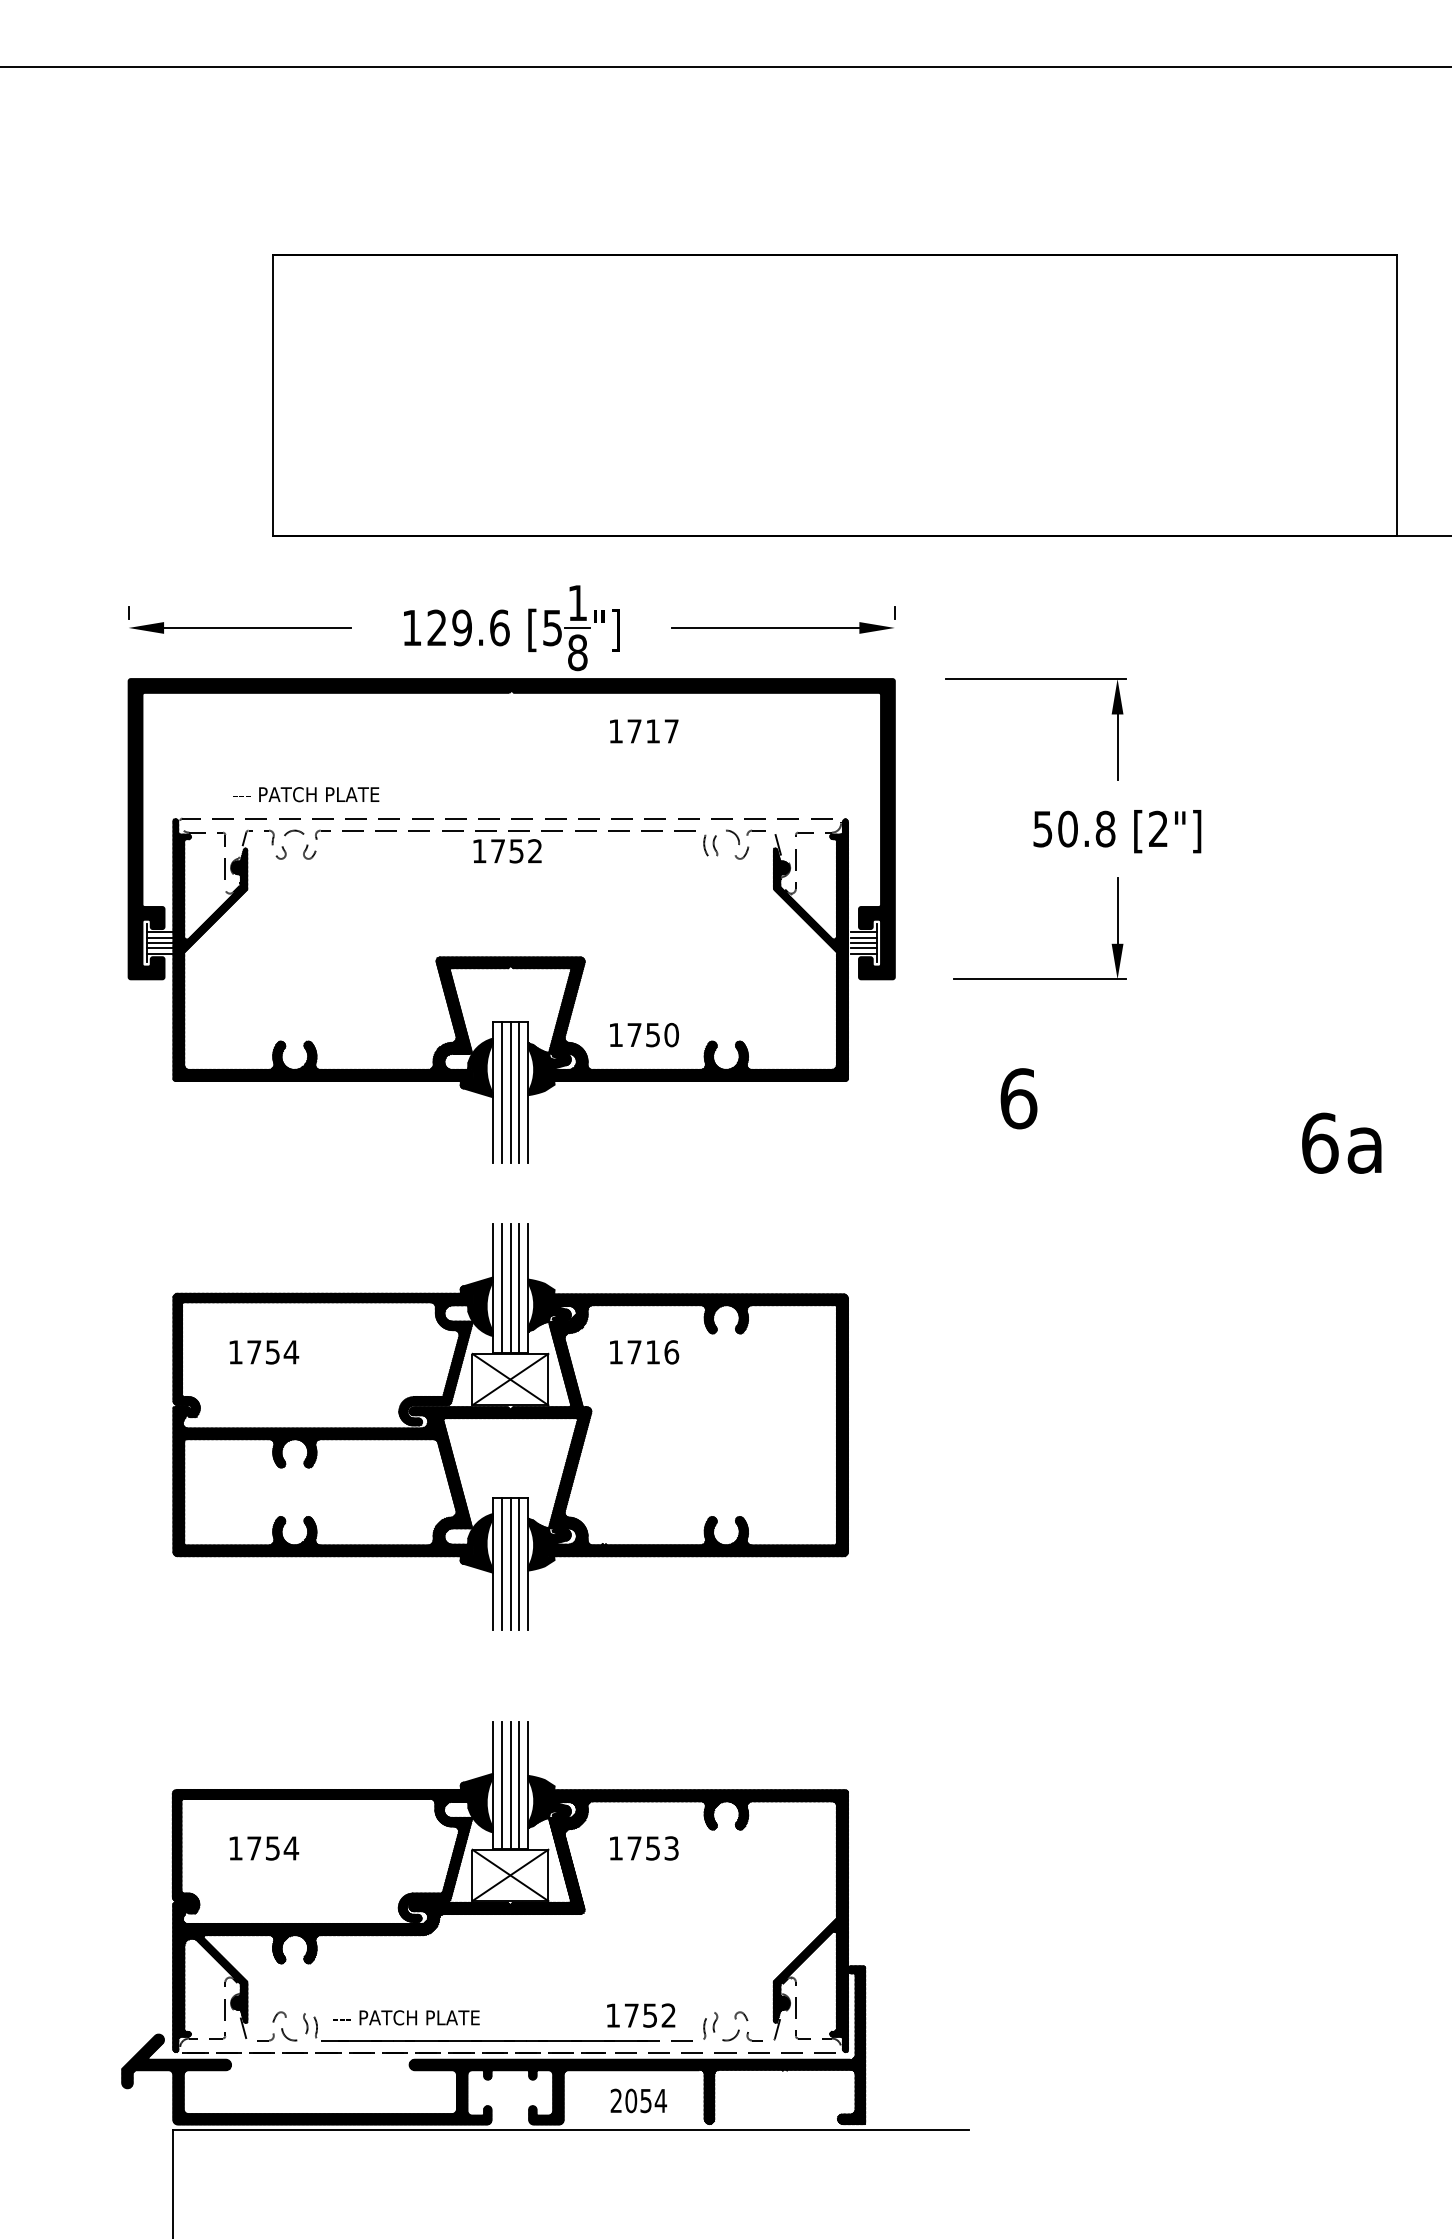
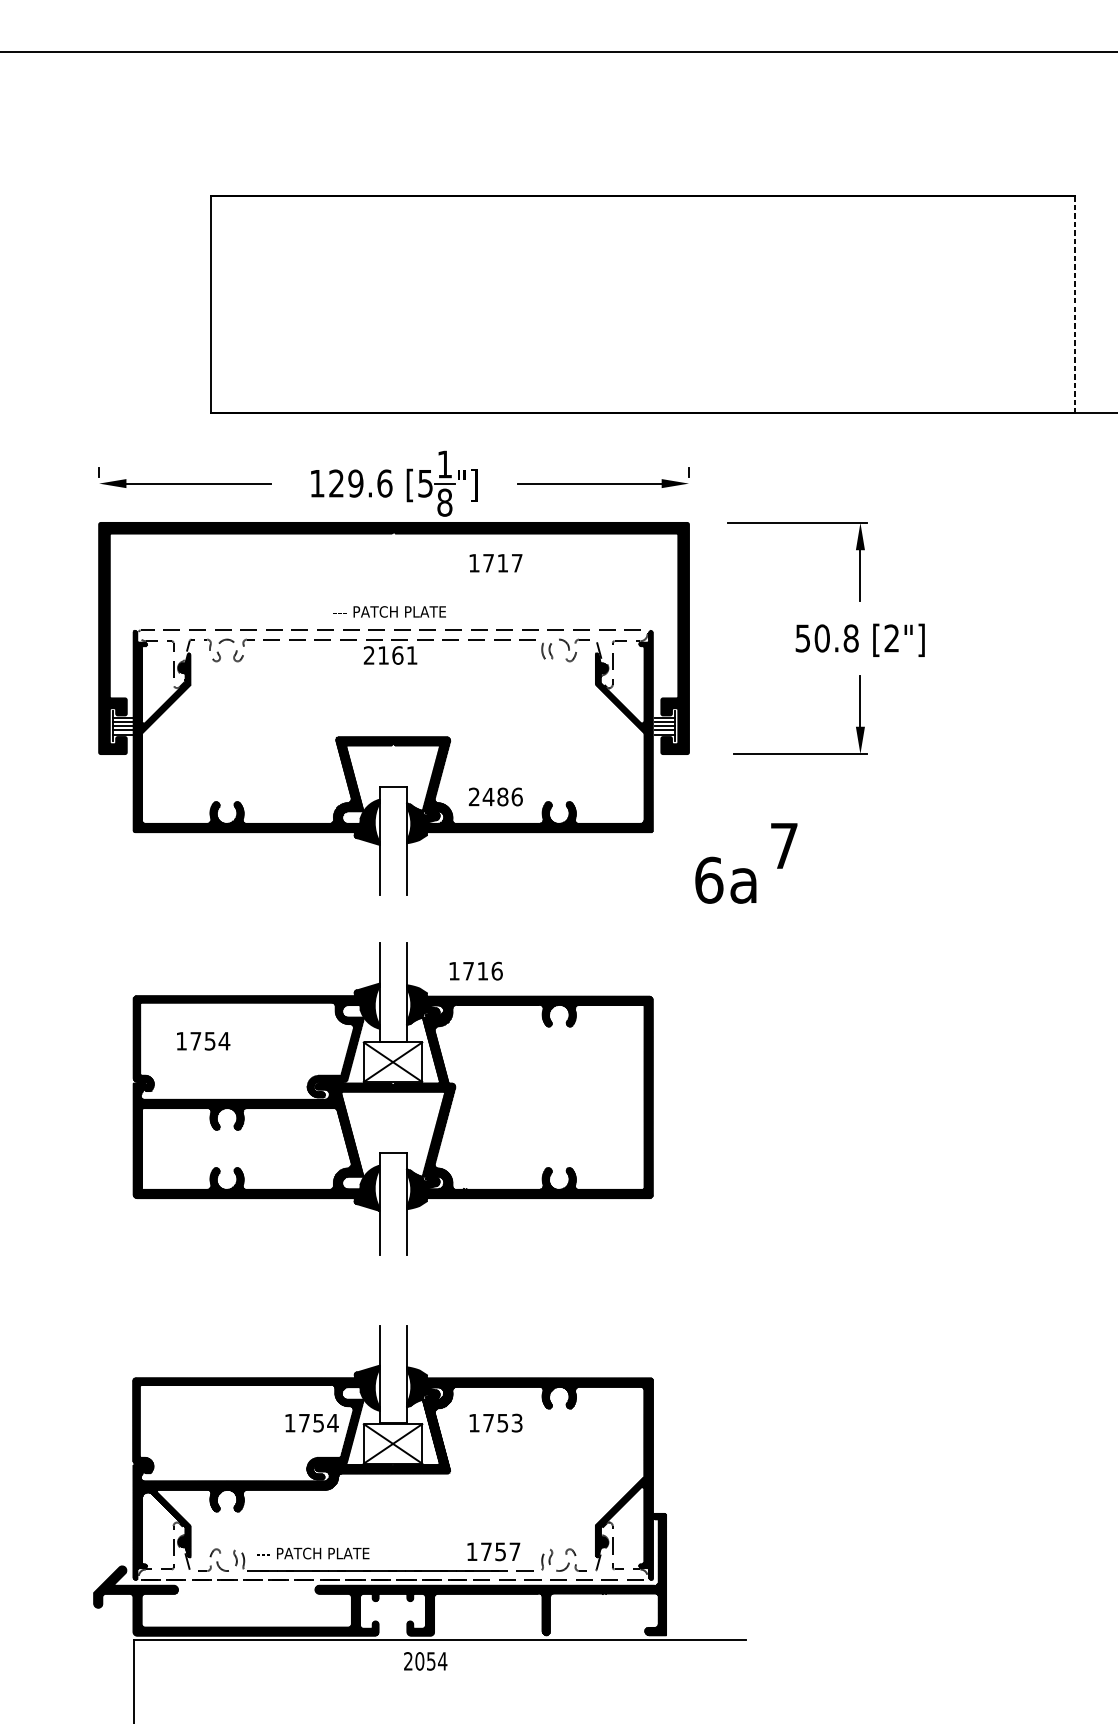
line: (1396, 395) -> (1075, 304), solid -> dashed
text: (306, 794) -> (390, 611), moved
text: (506, 851) -> (390, 655), 1752 -> 2161
text: (644, 1034) -> (496, 796), 1750 -> 2486
line: (501, 1092) -> (386, 841), removed
line: (510, 1092) -> (393, 841), removed
line: (519, 1092) -> (400, 841), removed
text: (1018, 1098) -> (784, 845), 6 -> 7
text: (1341, 1142) -> (725, 879), moved
line: (501, 1288) -> (386, 992), removed
line: (510, 1288) -> (393, 992), removed
line: (519, 1288) -> (400, 992), removed
text: (644, 1352) -> (476, 971), moved
line: (501, 1563) -> (386, 1203), removed
line: (510, 1563) -> (393, 1203), removed
line: (519, 1563) -> (400, 1203), removed
line: (501, 1784) -> (386, 1373), removed
line: (510, 1784) -> (393, 1373), removed
line: (519, 1784) -> (400, 1373), removed
text: (264, 1848) -> (312, 1423), moved
text: (668, 2015) -> (514, 1551), 1752 -> 1757
text: (638, 2100) -> (425, 1661), moved

